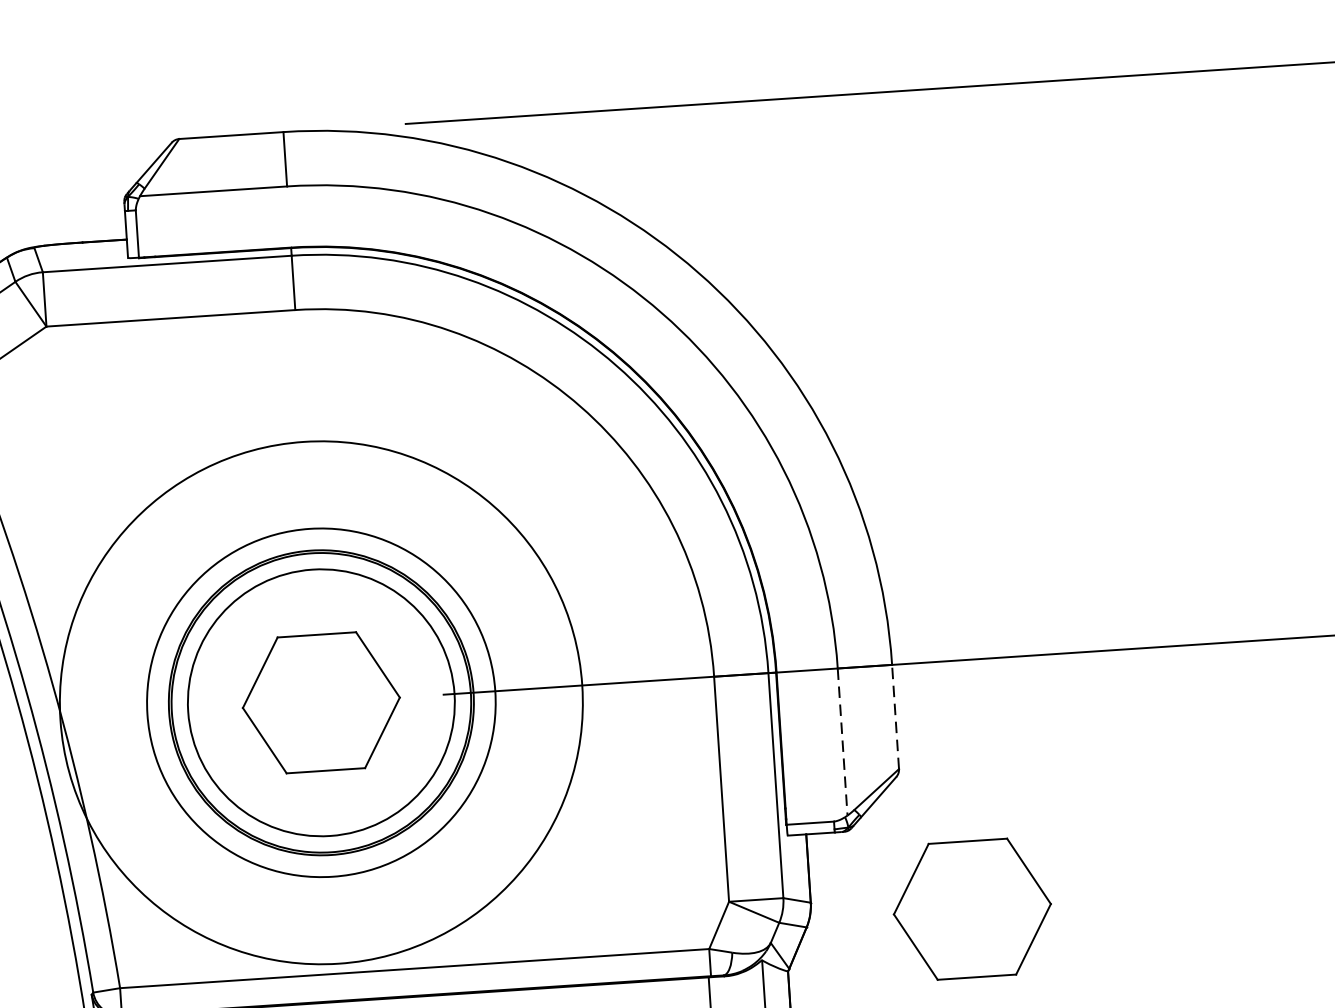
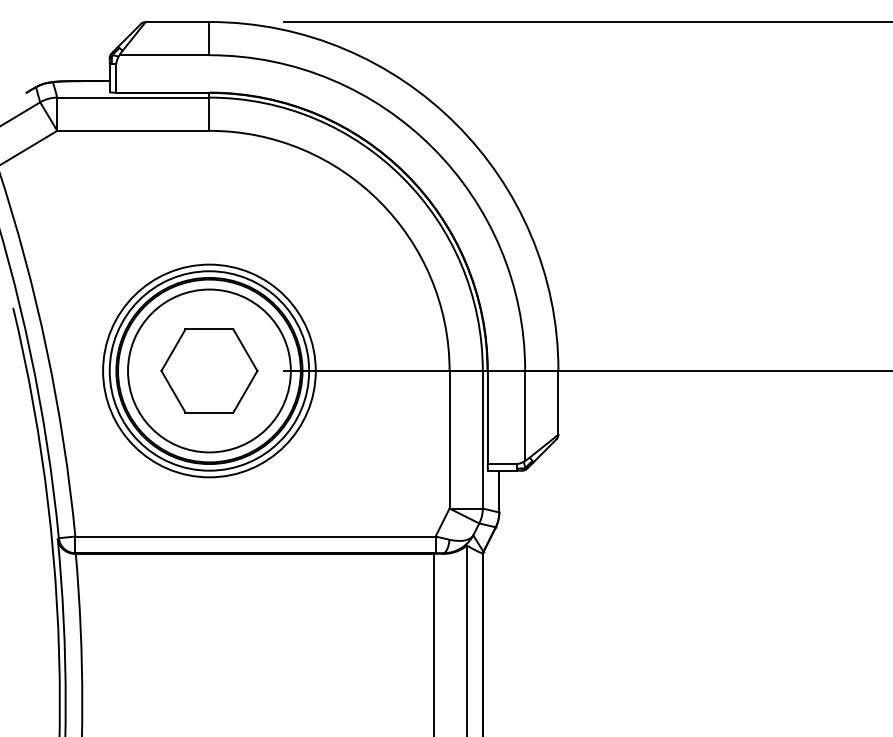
circle: (321, 702) -> (209, 370), size x0.62
line: (895, 716) -> (558, 402), dashed -> solid
line: (843, 741) -> (525, 415), dashed -> solid
part: (972, 908) -> (597, 522), removed

